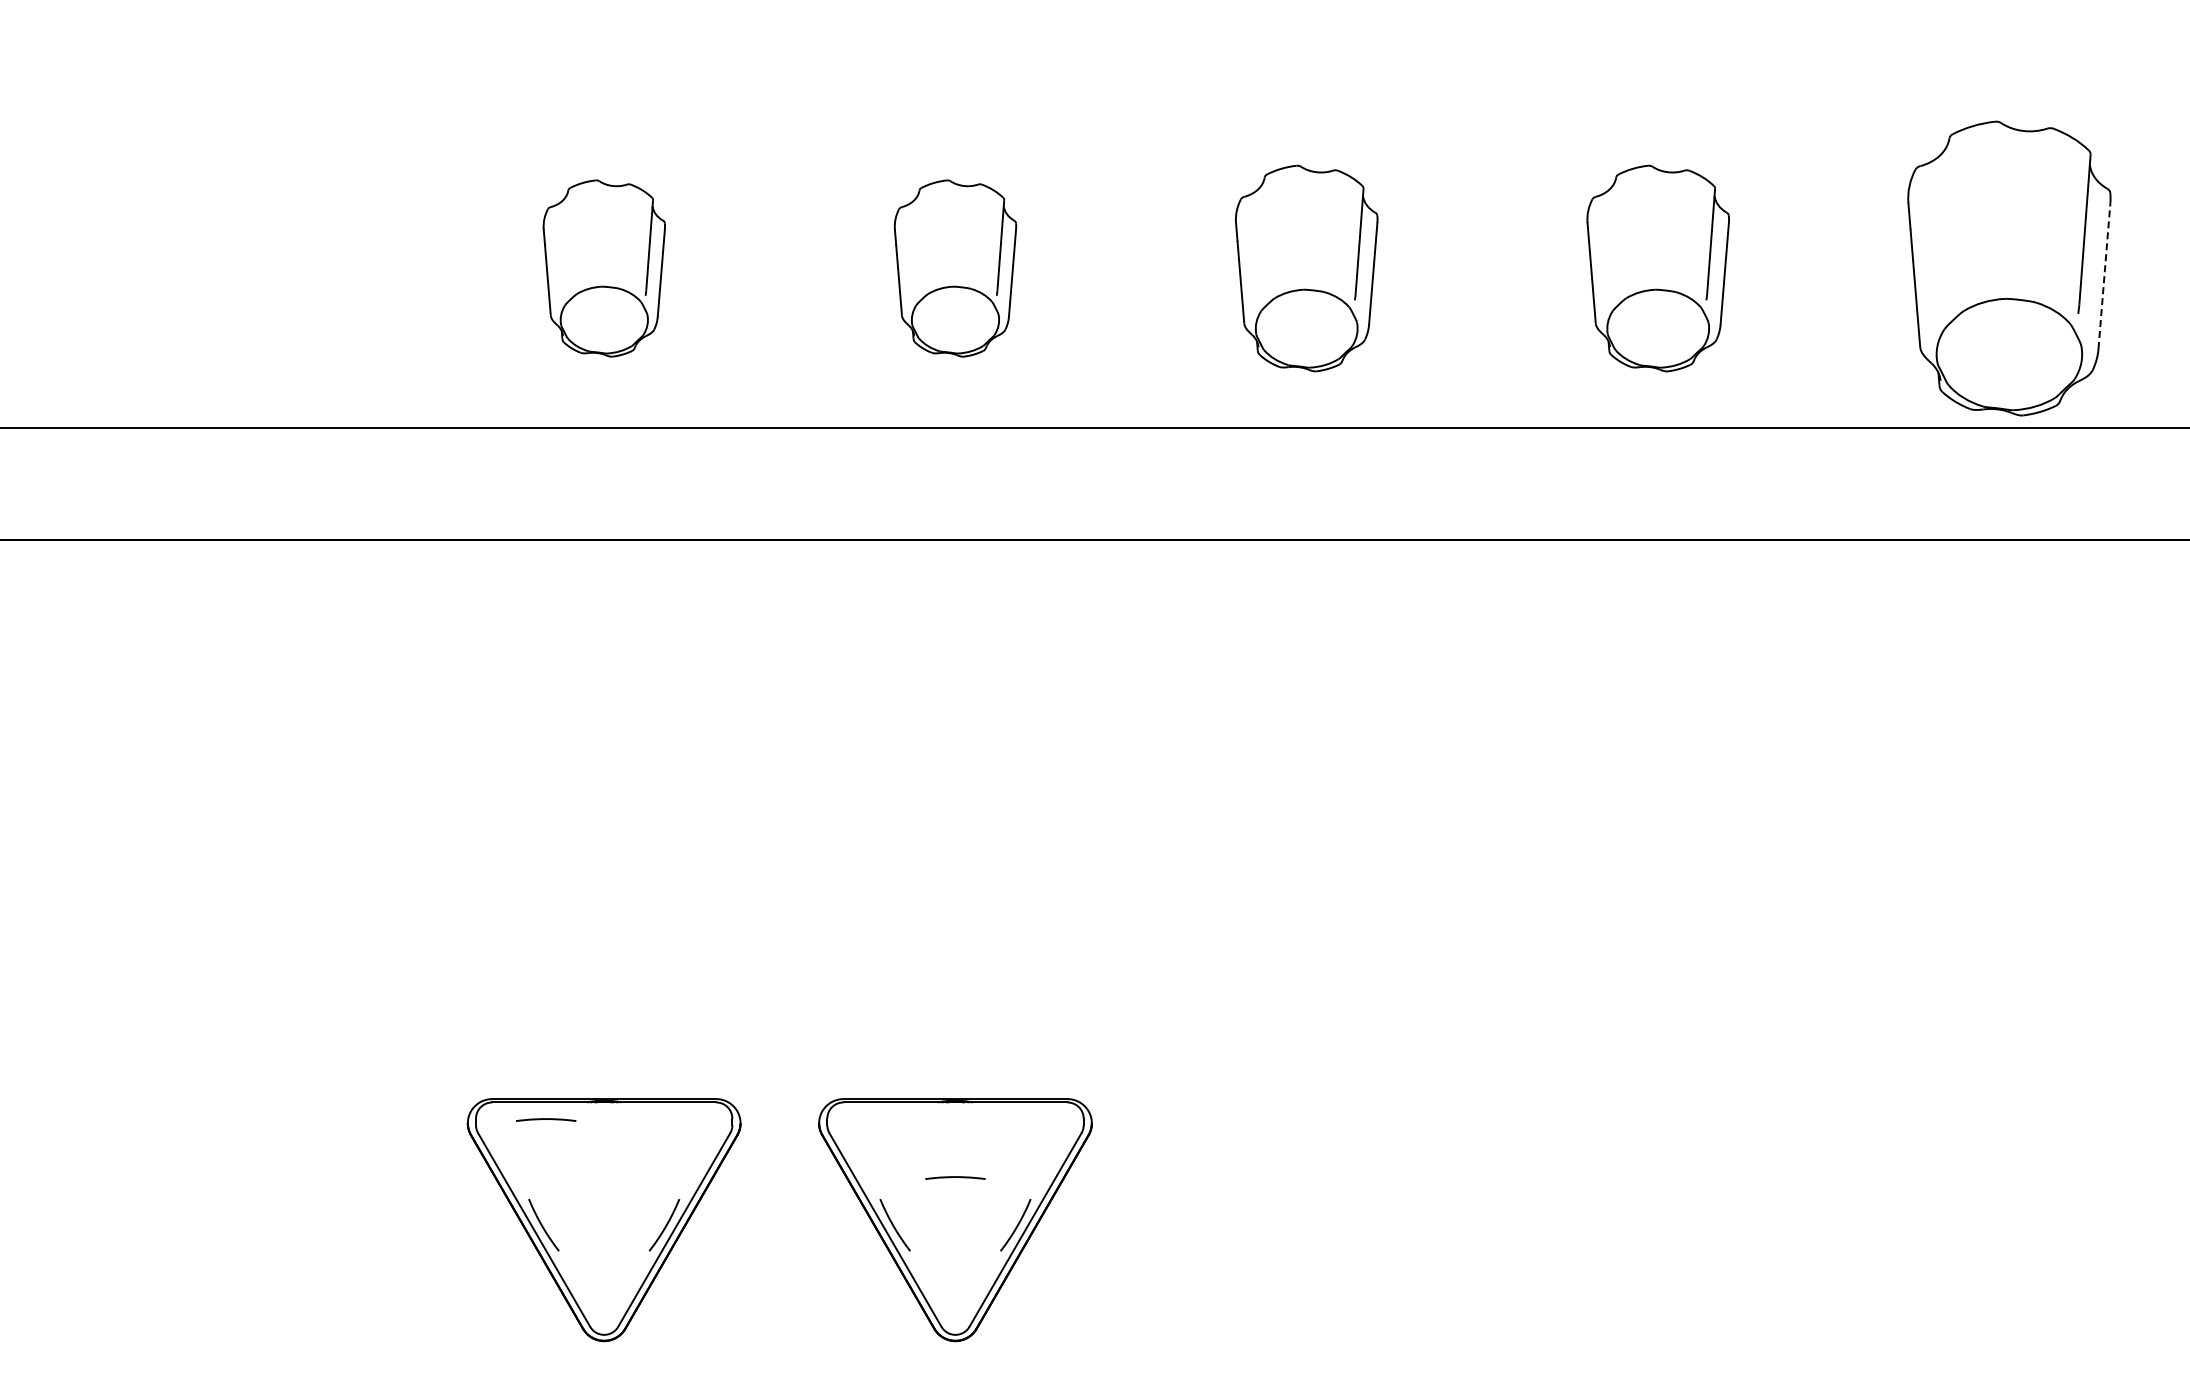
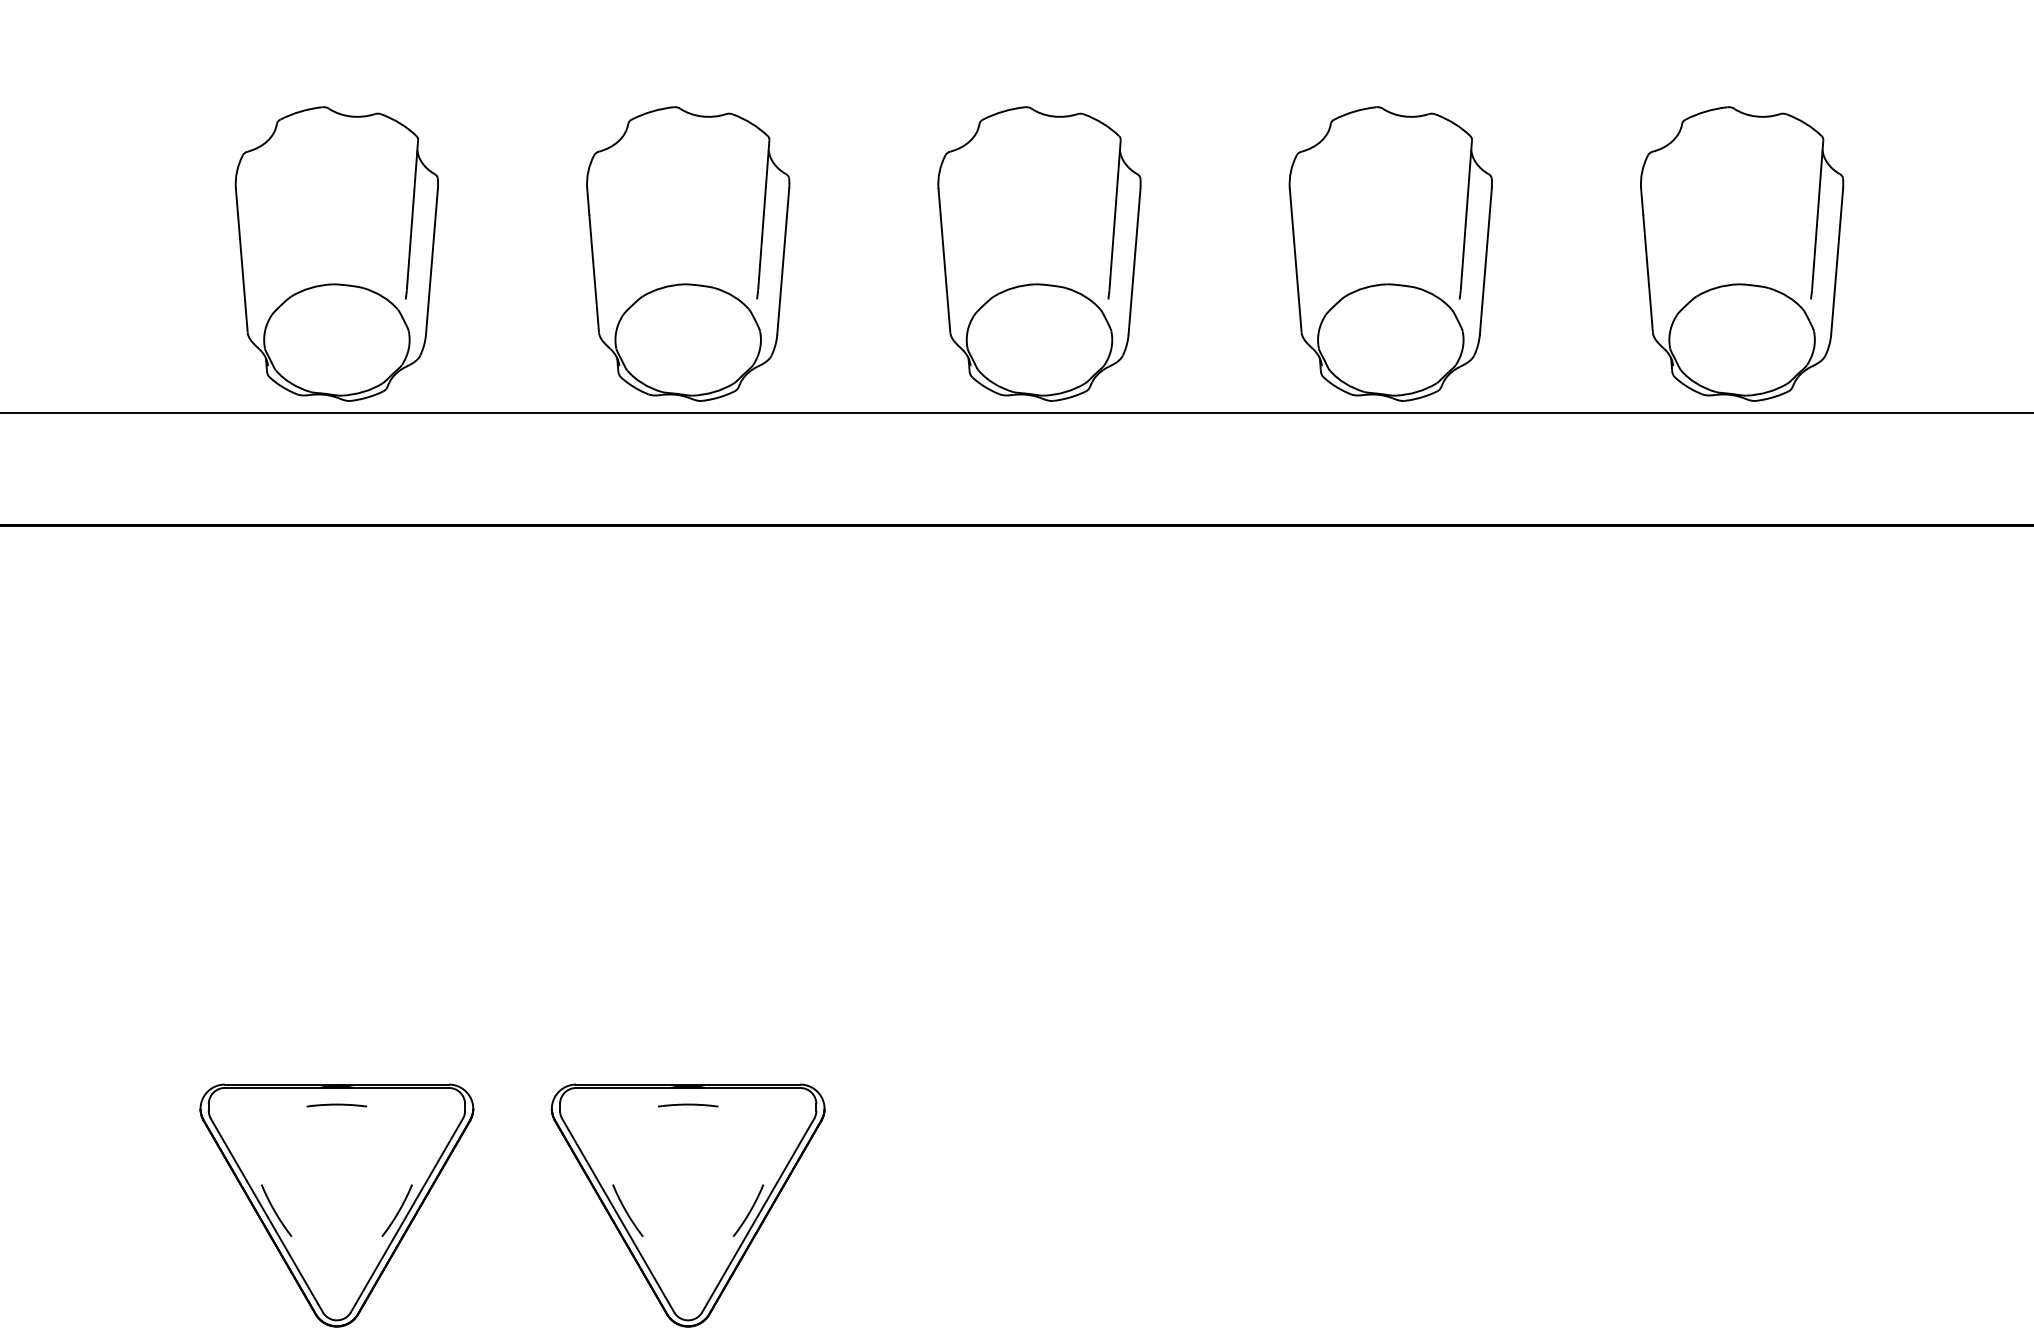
part: (604, 268) -> (337, 253), size x1.67
part: (955, 268) -> (688, 253), size x1.67
part: (1306, 268) -> (1039, 253), size x1.43
part: (1658, 268) -> (1391, 253), size x1.43
line: (2104, 275) -> (1837, 260), dashed -> solid
line: (546, 1119) -> (337, 1104), moved
line: (955, 1177) -> (688, 1104), moved

